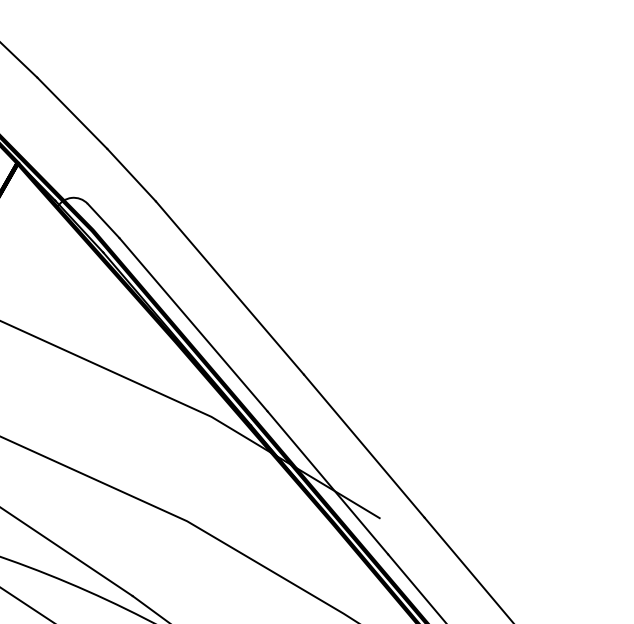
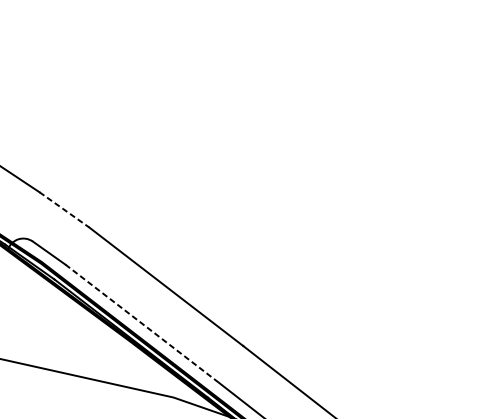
line: (131, 175) -> (64, 210), solid -> dashed
line: (193, 324) -> (142, 323), solid -> dashed

